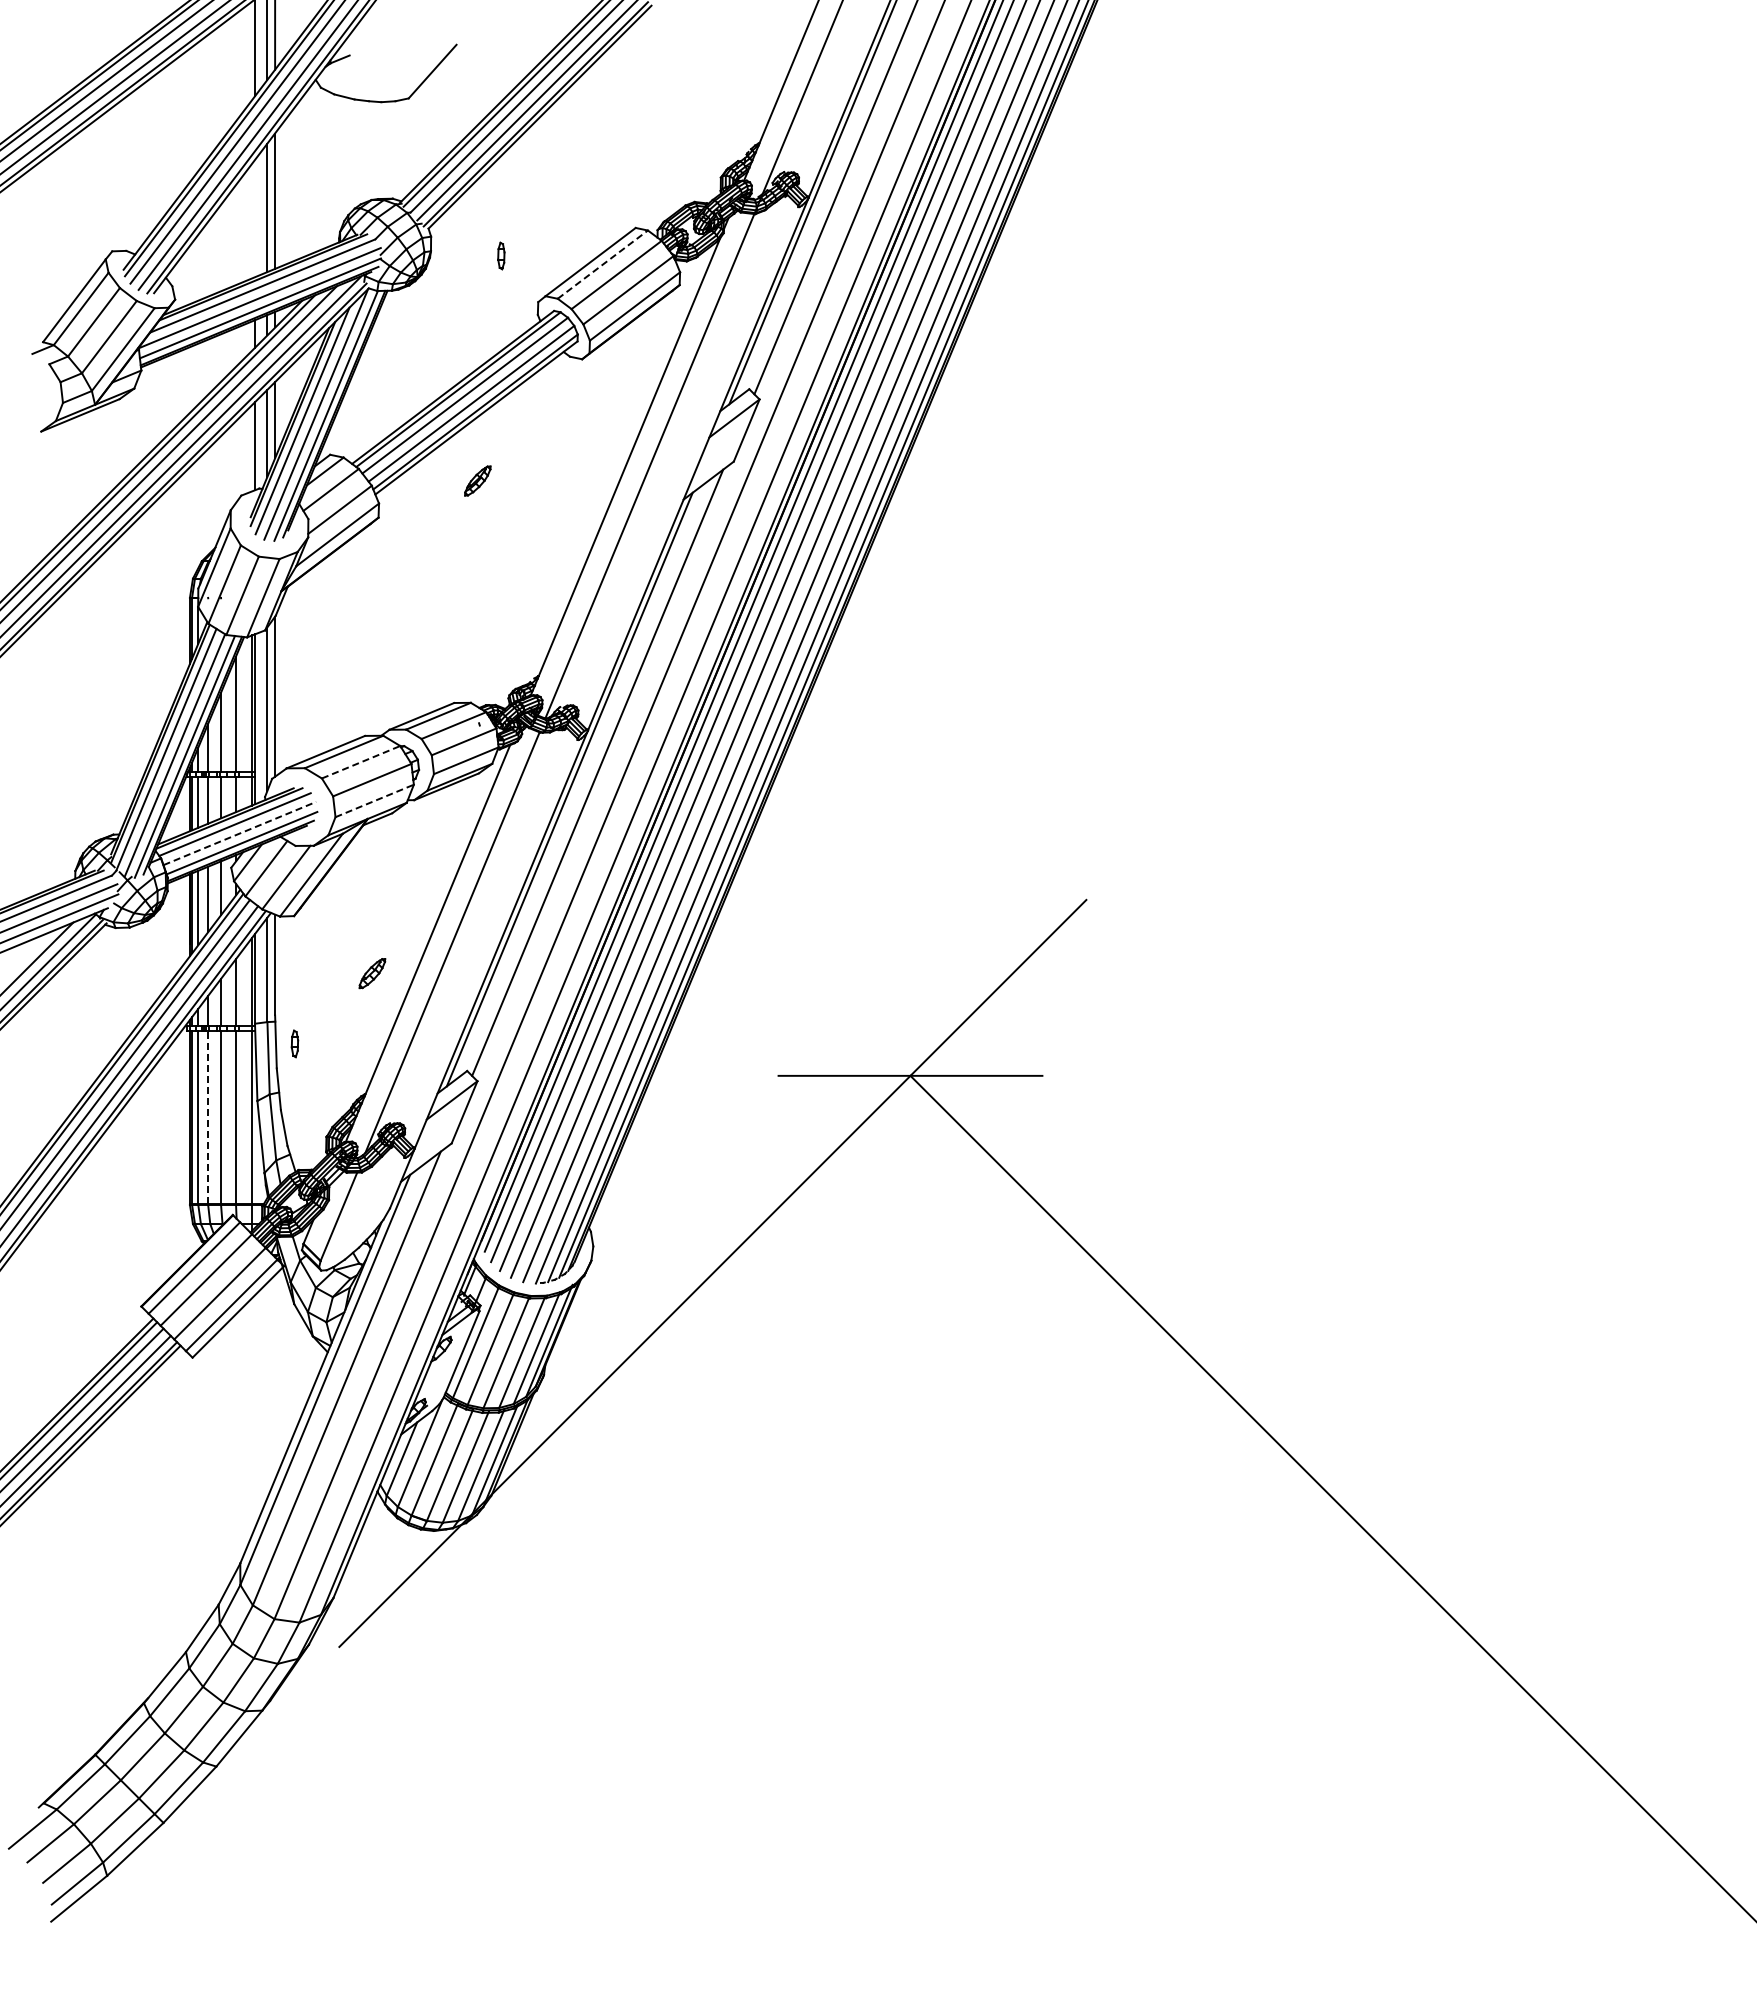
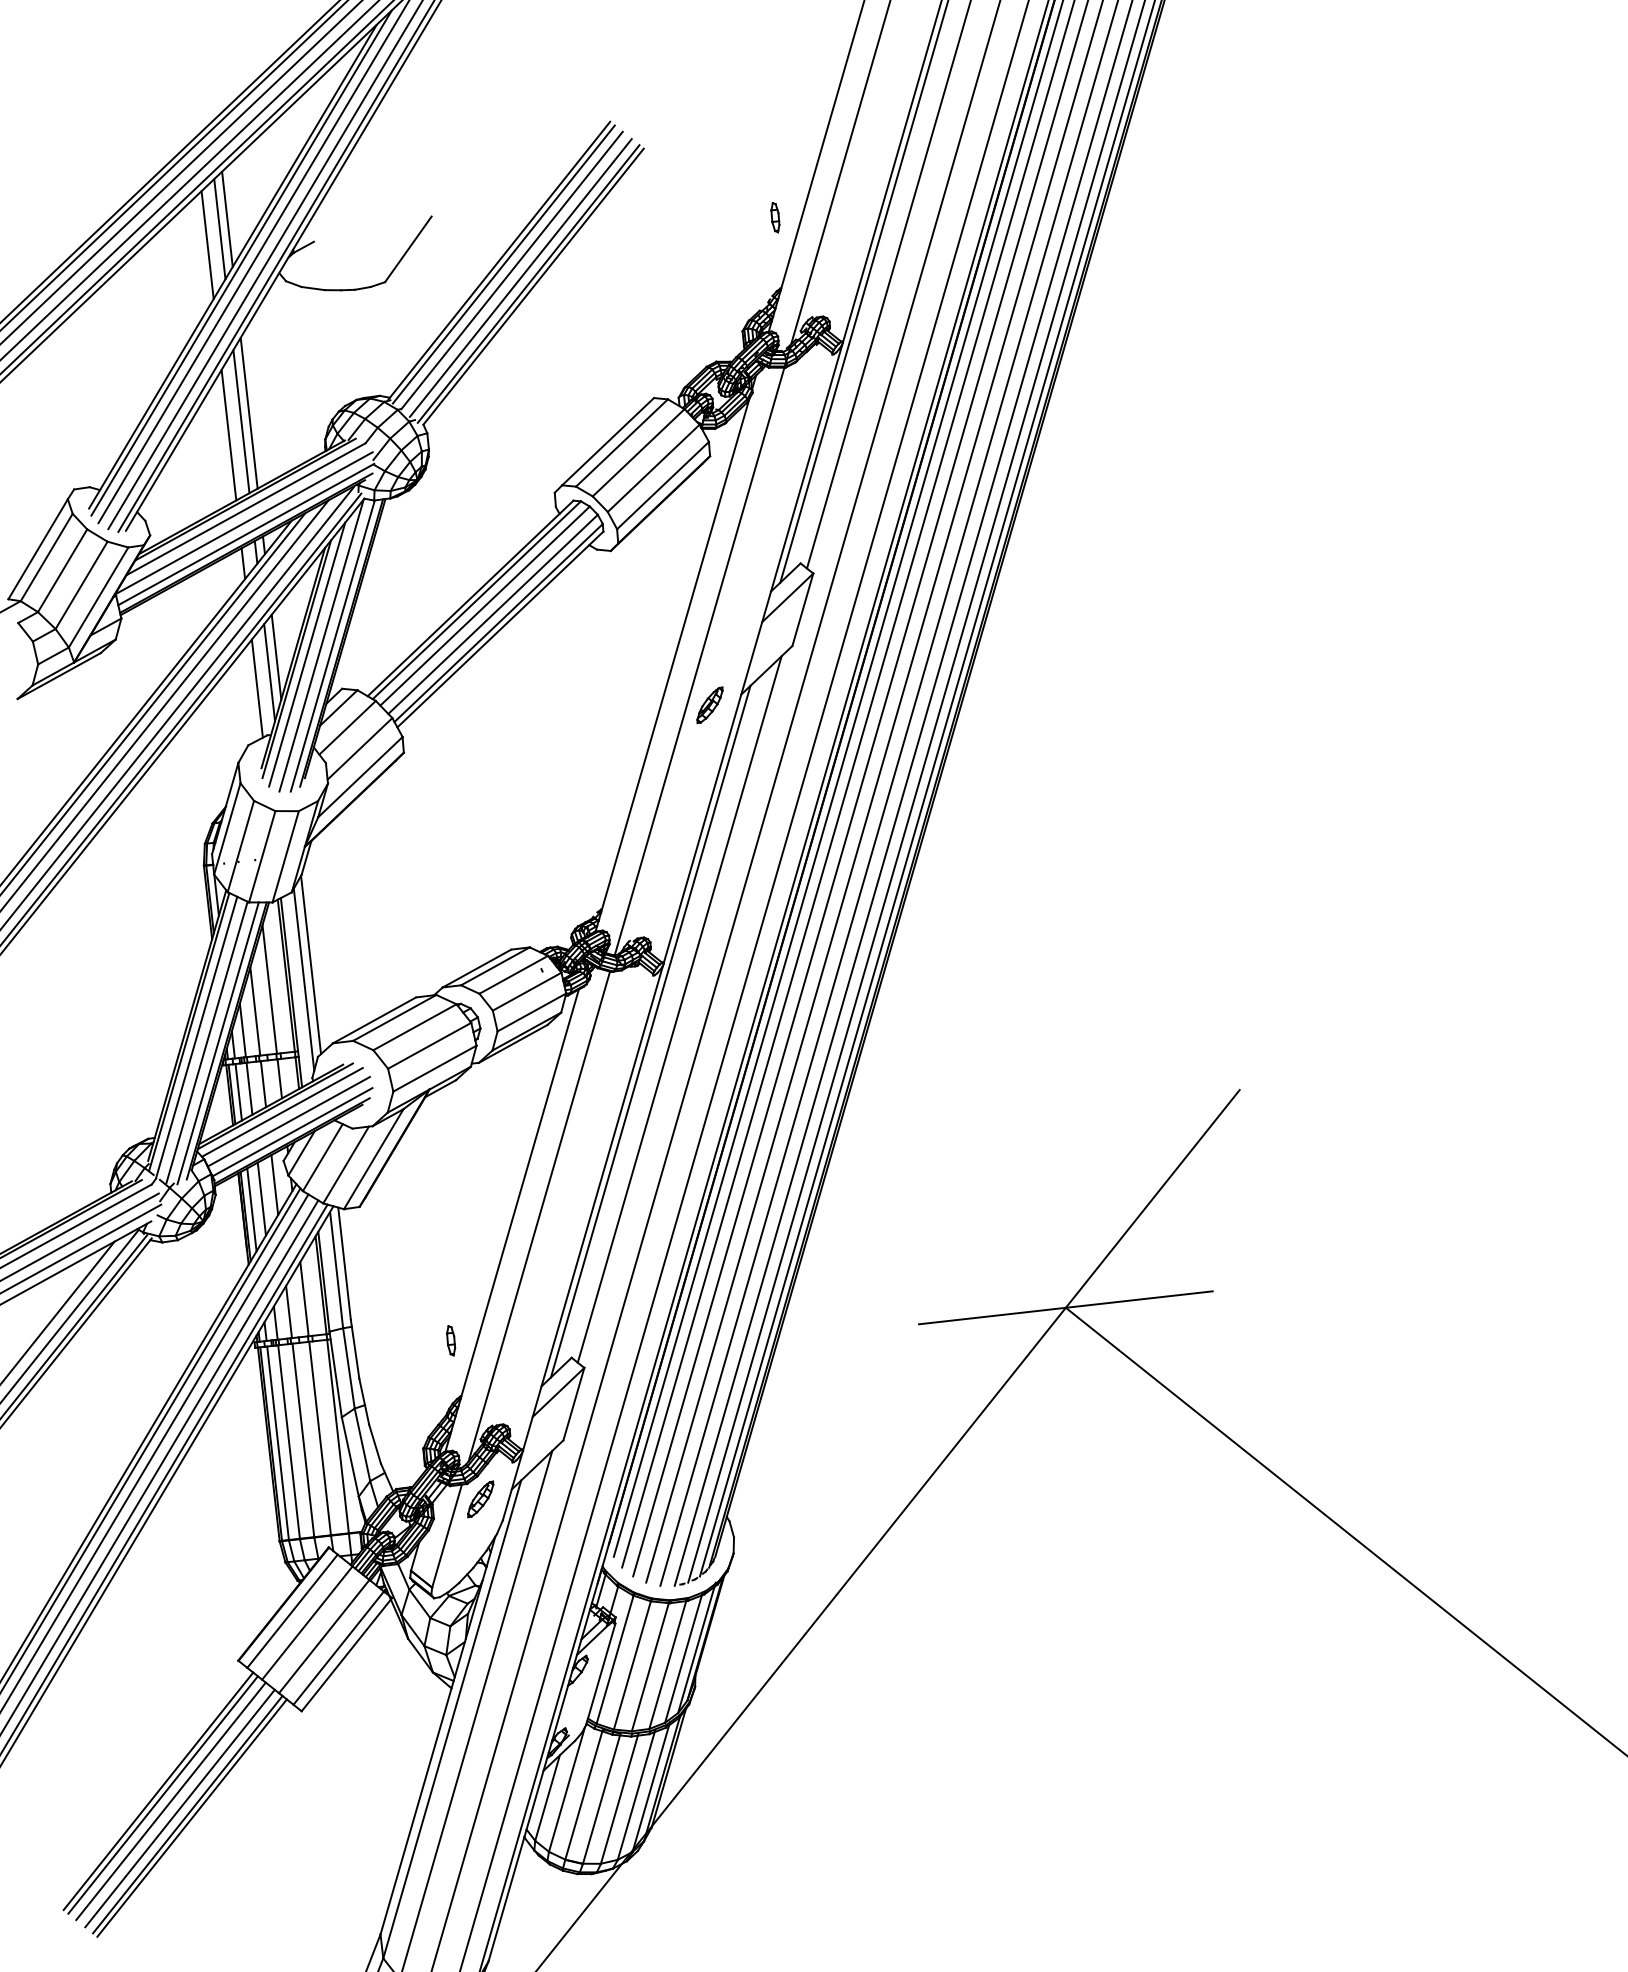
line: (255, 218) -> (229, 435), added
part: (501, 255) -> (775, 217), moved
line: (602, 264) -> (621, 442), dashed -> solid
part: (477, 480) -> (709, 704), moved
line: (361, 762) -> (415, 1027), dashed -> solid
line: (375, 800) -> (435, 1068), dashed -> solid
line: (239, 833) -> (288, 1121), dashed -> solid
part: (372, 973) -> (480, 1499), moved
part: (294, 1043) -> (450, 1340), moved
line: (208, 1117) -> (289, 1441), dashed -> solid

